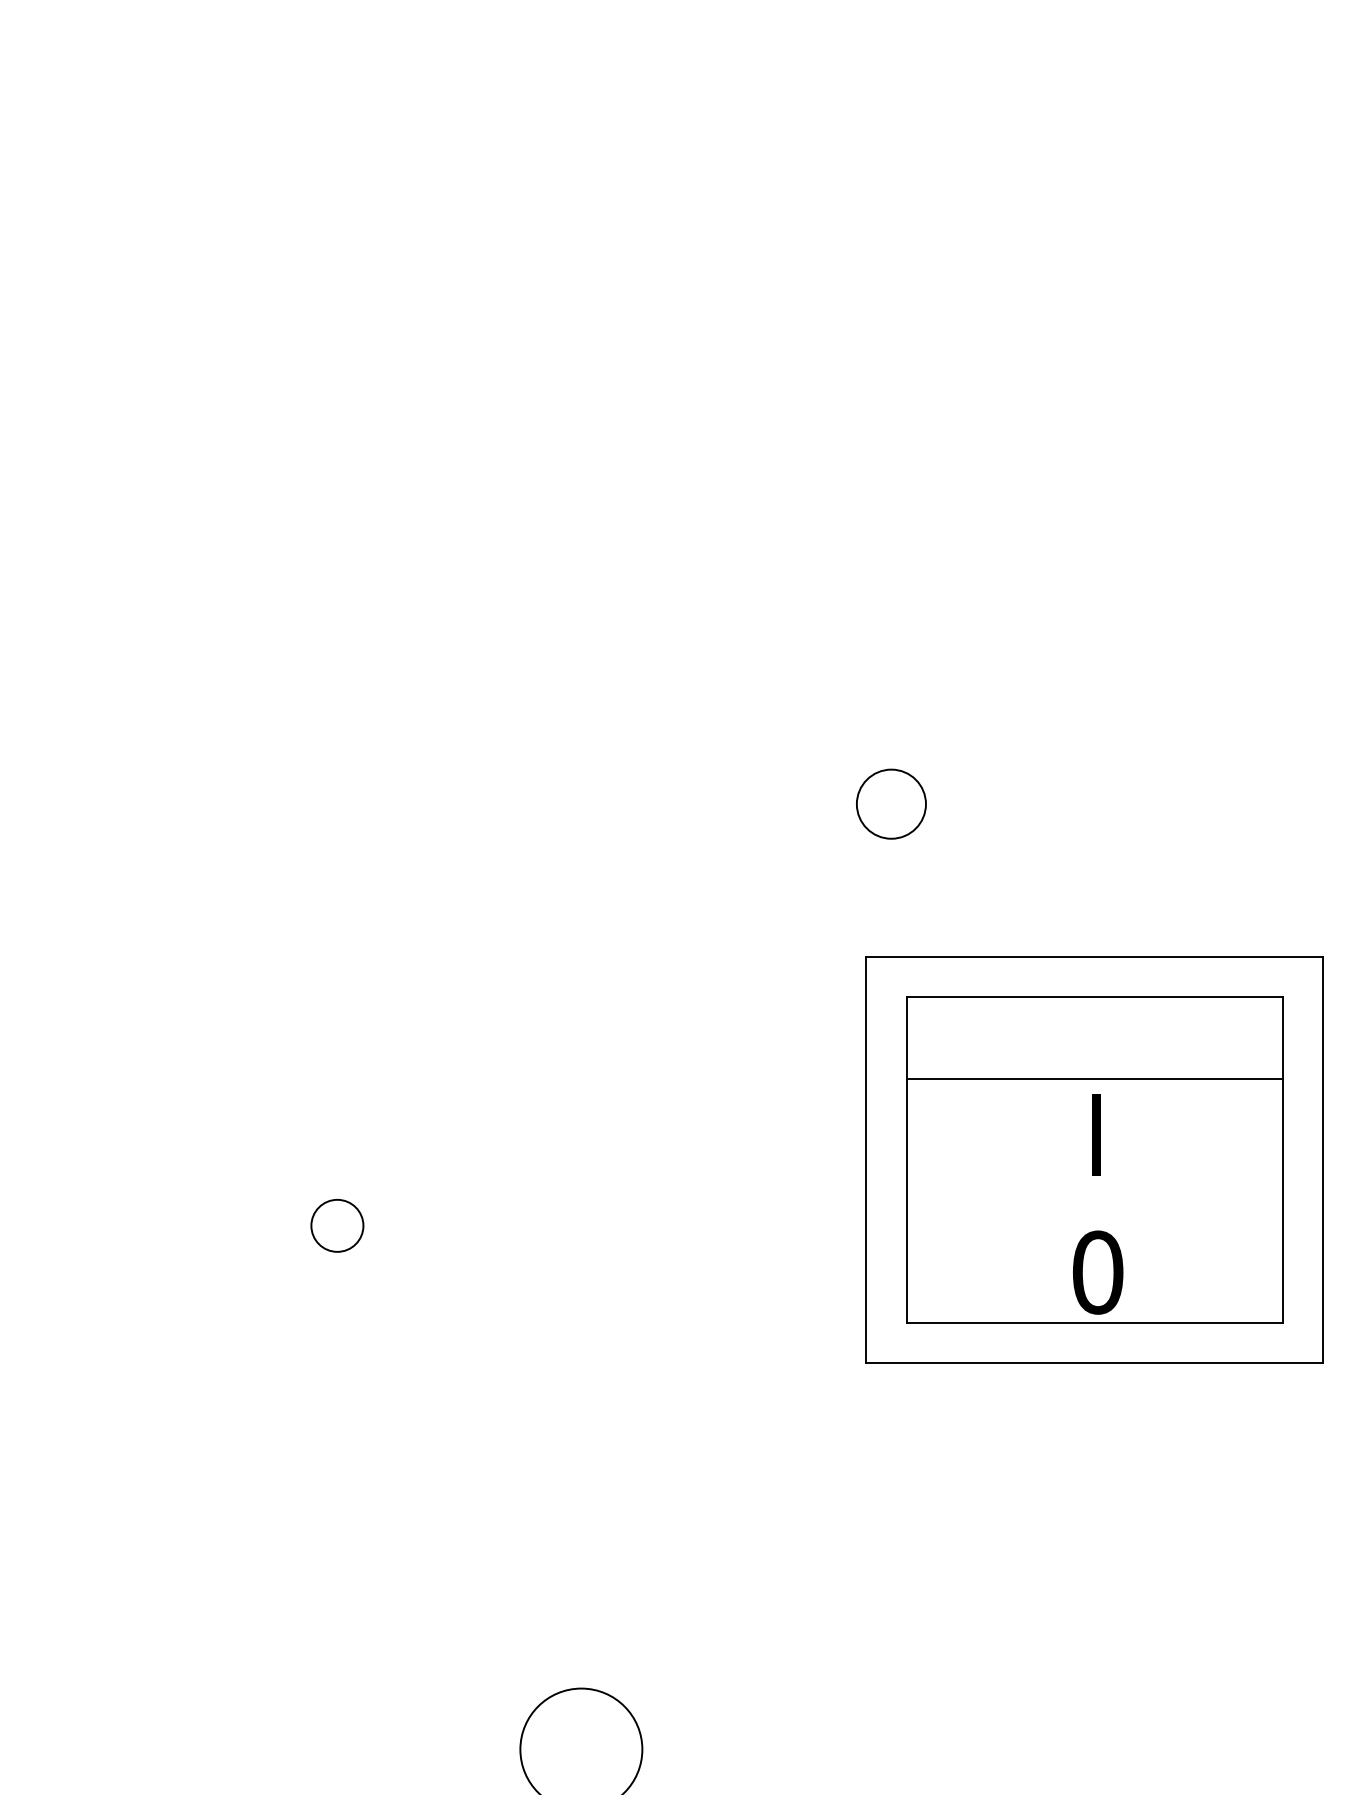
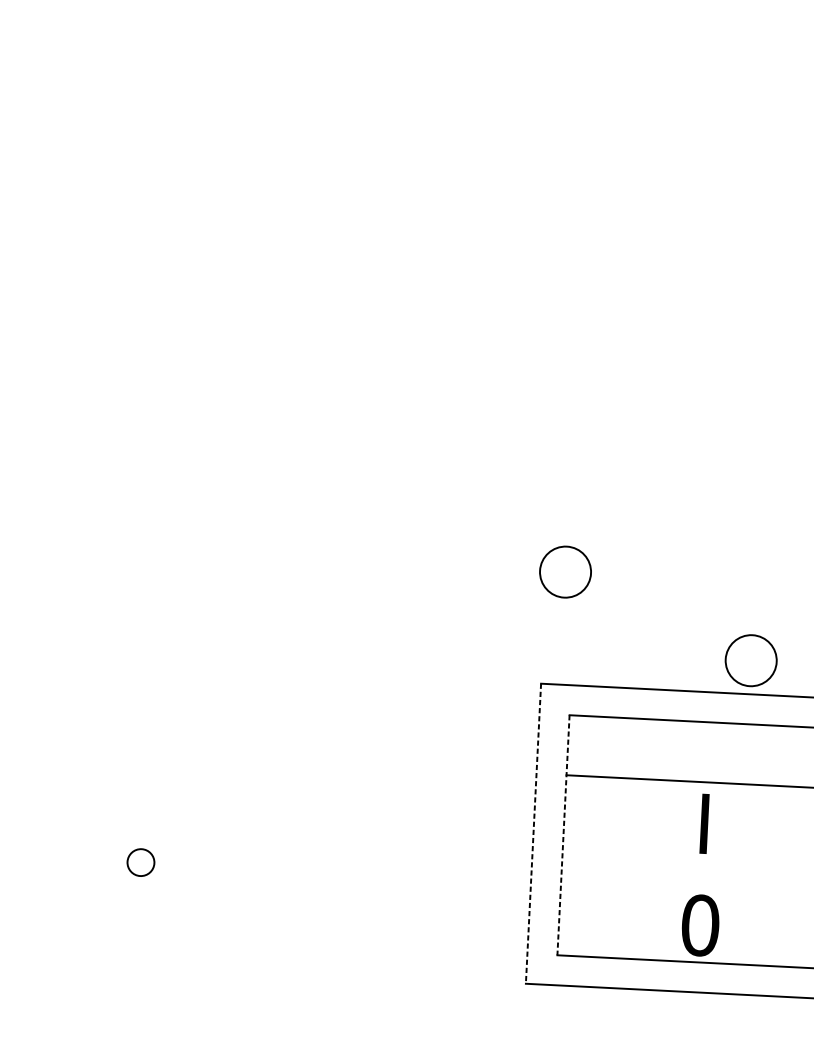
circle: (1148, 910) -> (751, 660), added
line: (906, 1159) -> (563, 834), solid -> dashed
line: (866, 1160) -> (533, 834), solid -> dashed
circle: (337, 1225) -> (141, 862), size x0.7

